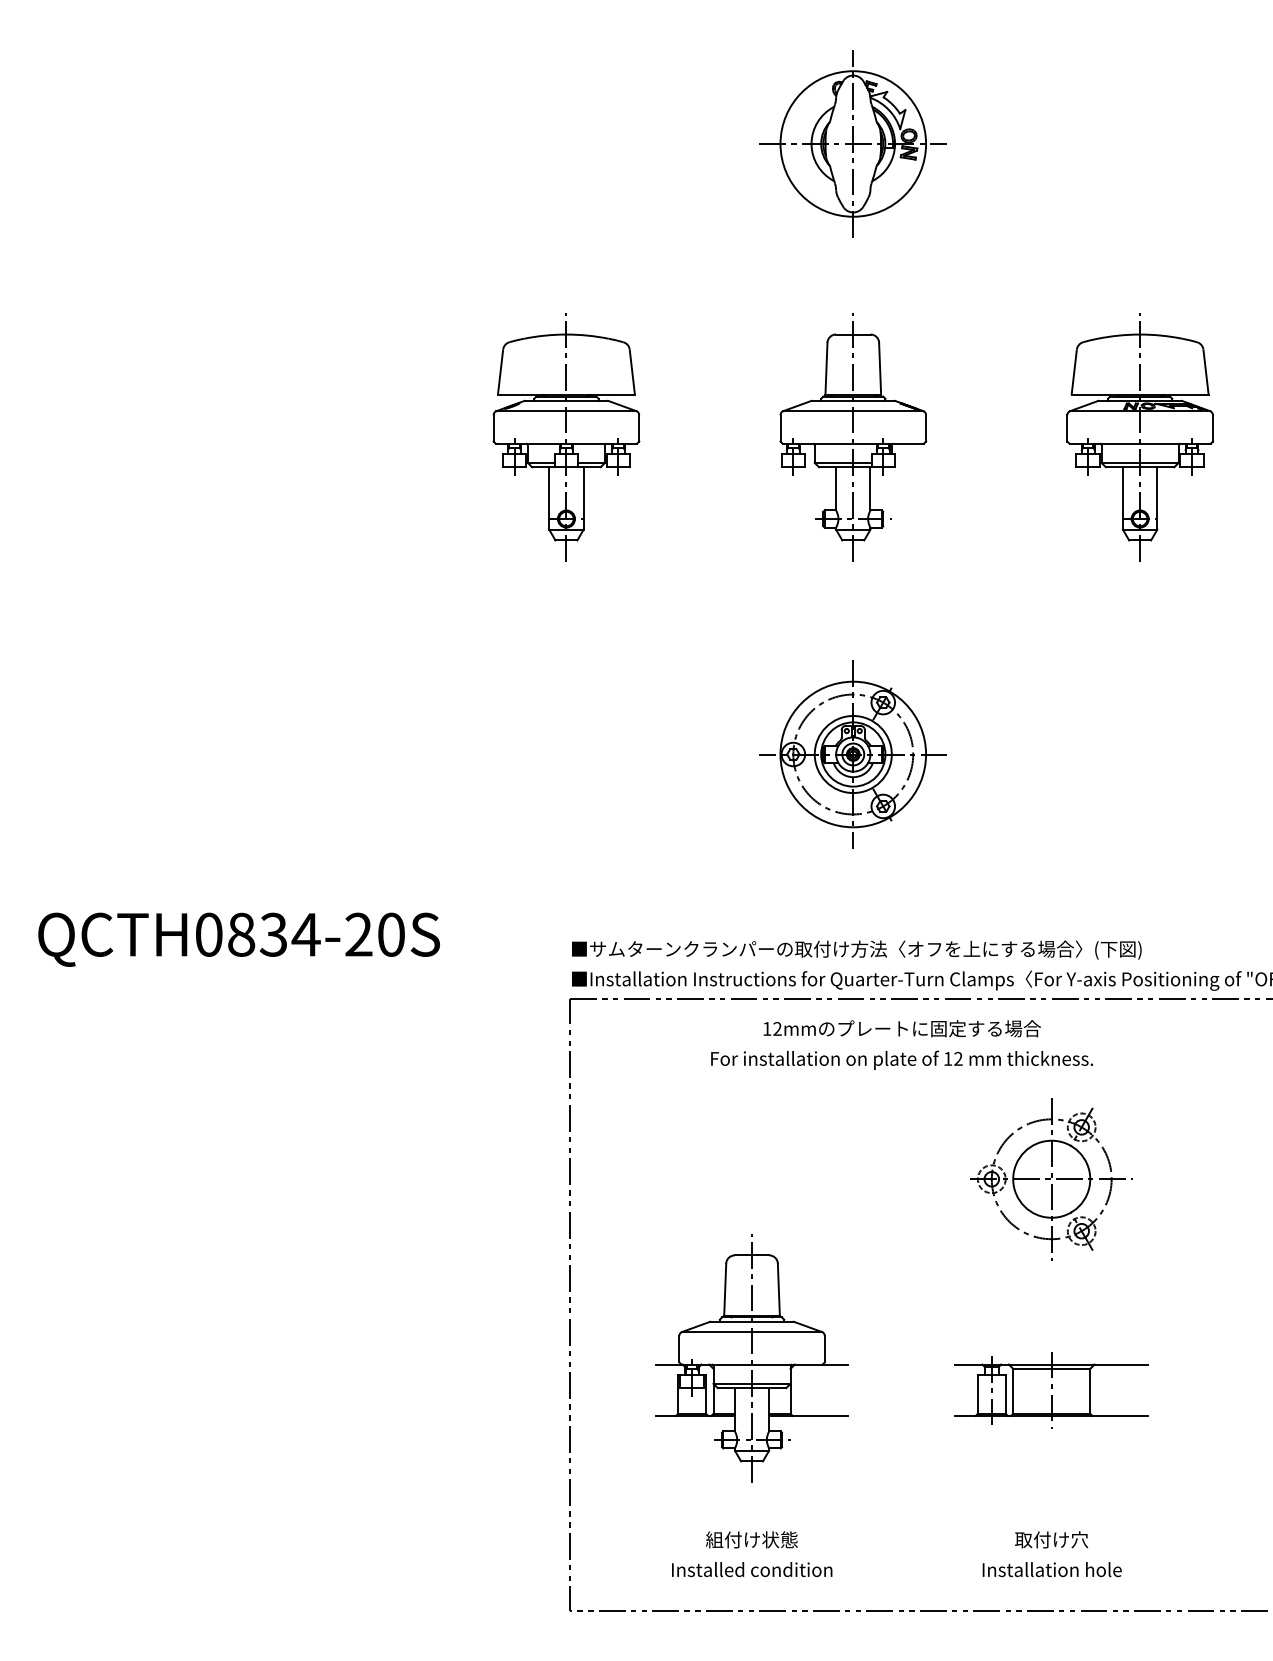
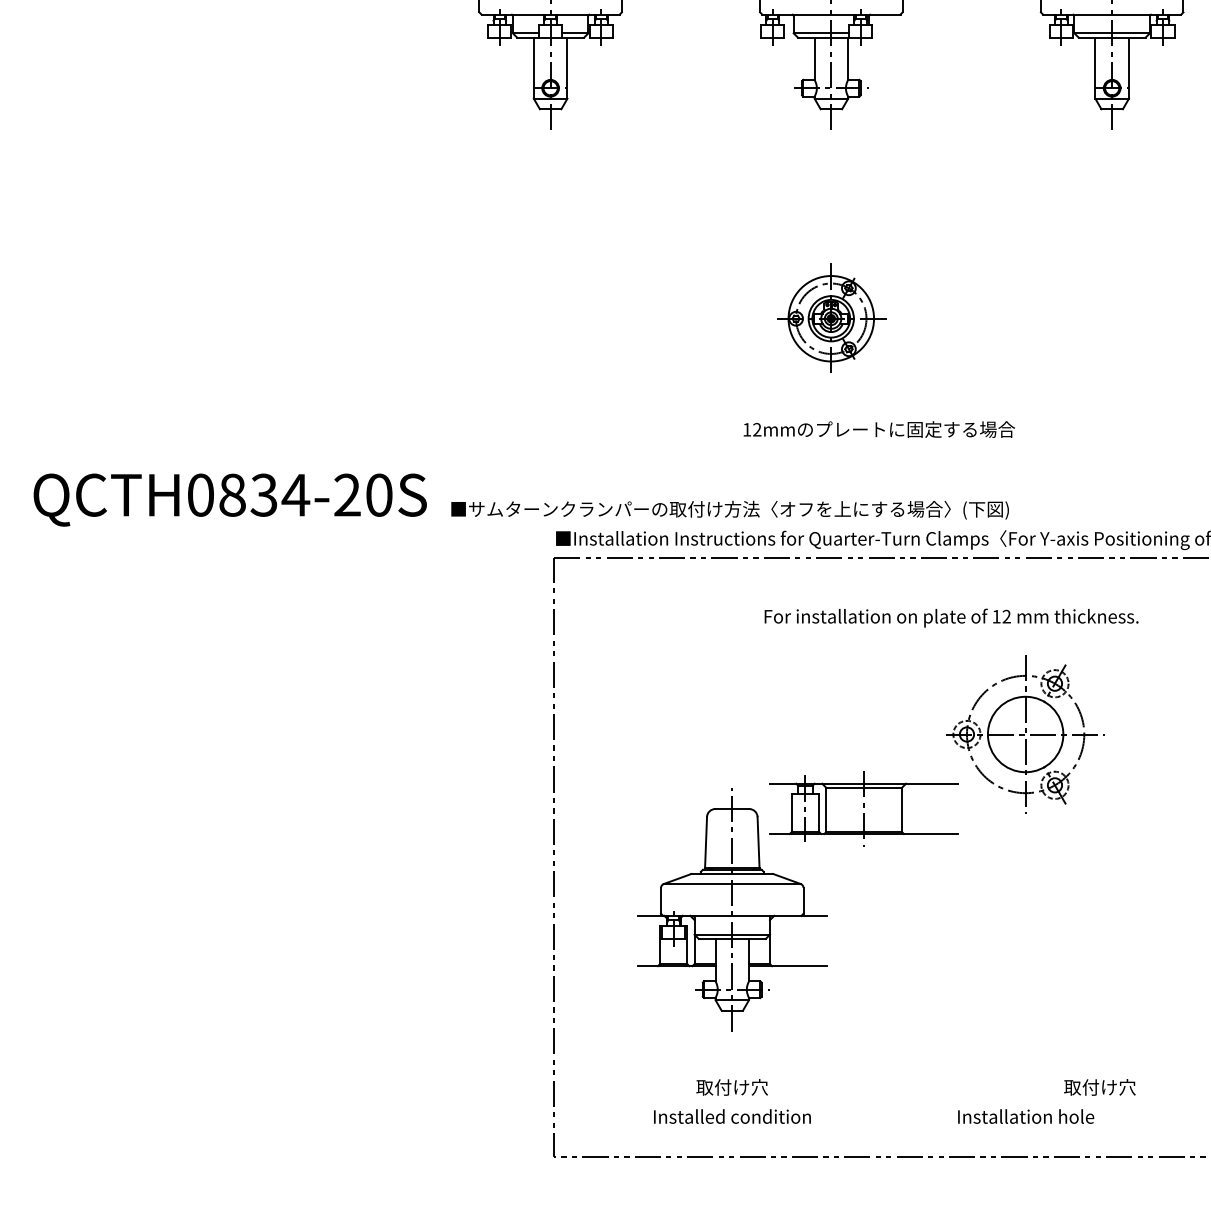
part: (852, 754) -> (830, 318), size x0.6
text: (856, 949) -> (729, 509), moved
text: (901, 1028) -> (878, 429), moved
text: (901, 1059) -> (951, 617), moved
part: (1051, 1390) -> (863, 809), moved
text: (751, 1539) -> (731, 1087), 組付け状態 -> 取付け穴
text: (1051, 1539) -> (1099, 1087), moved

